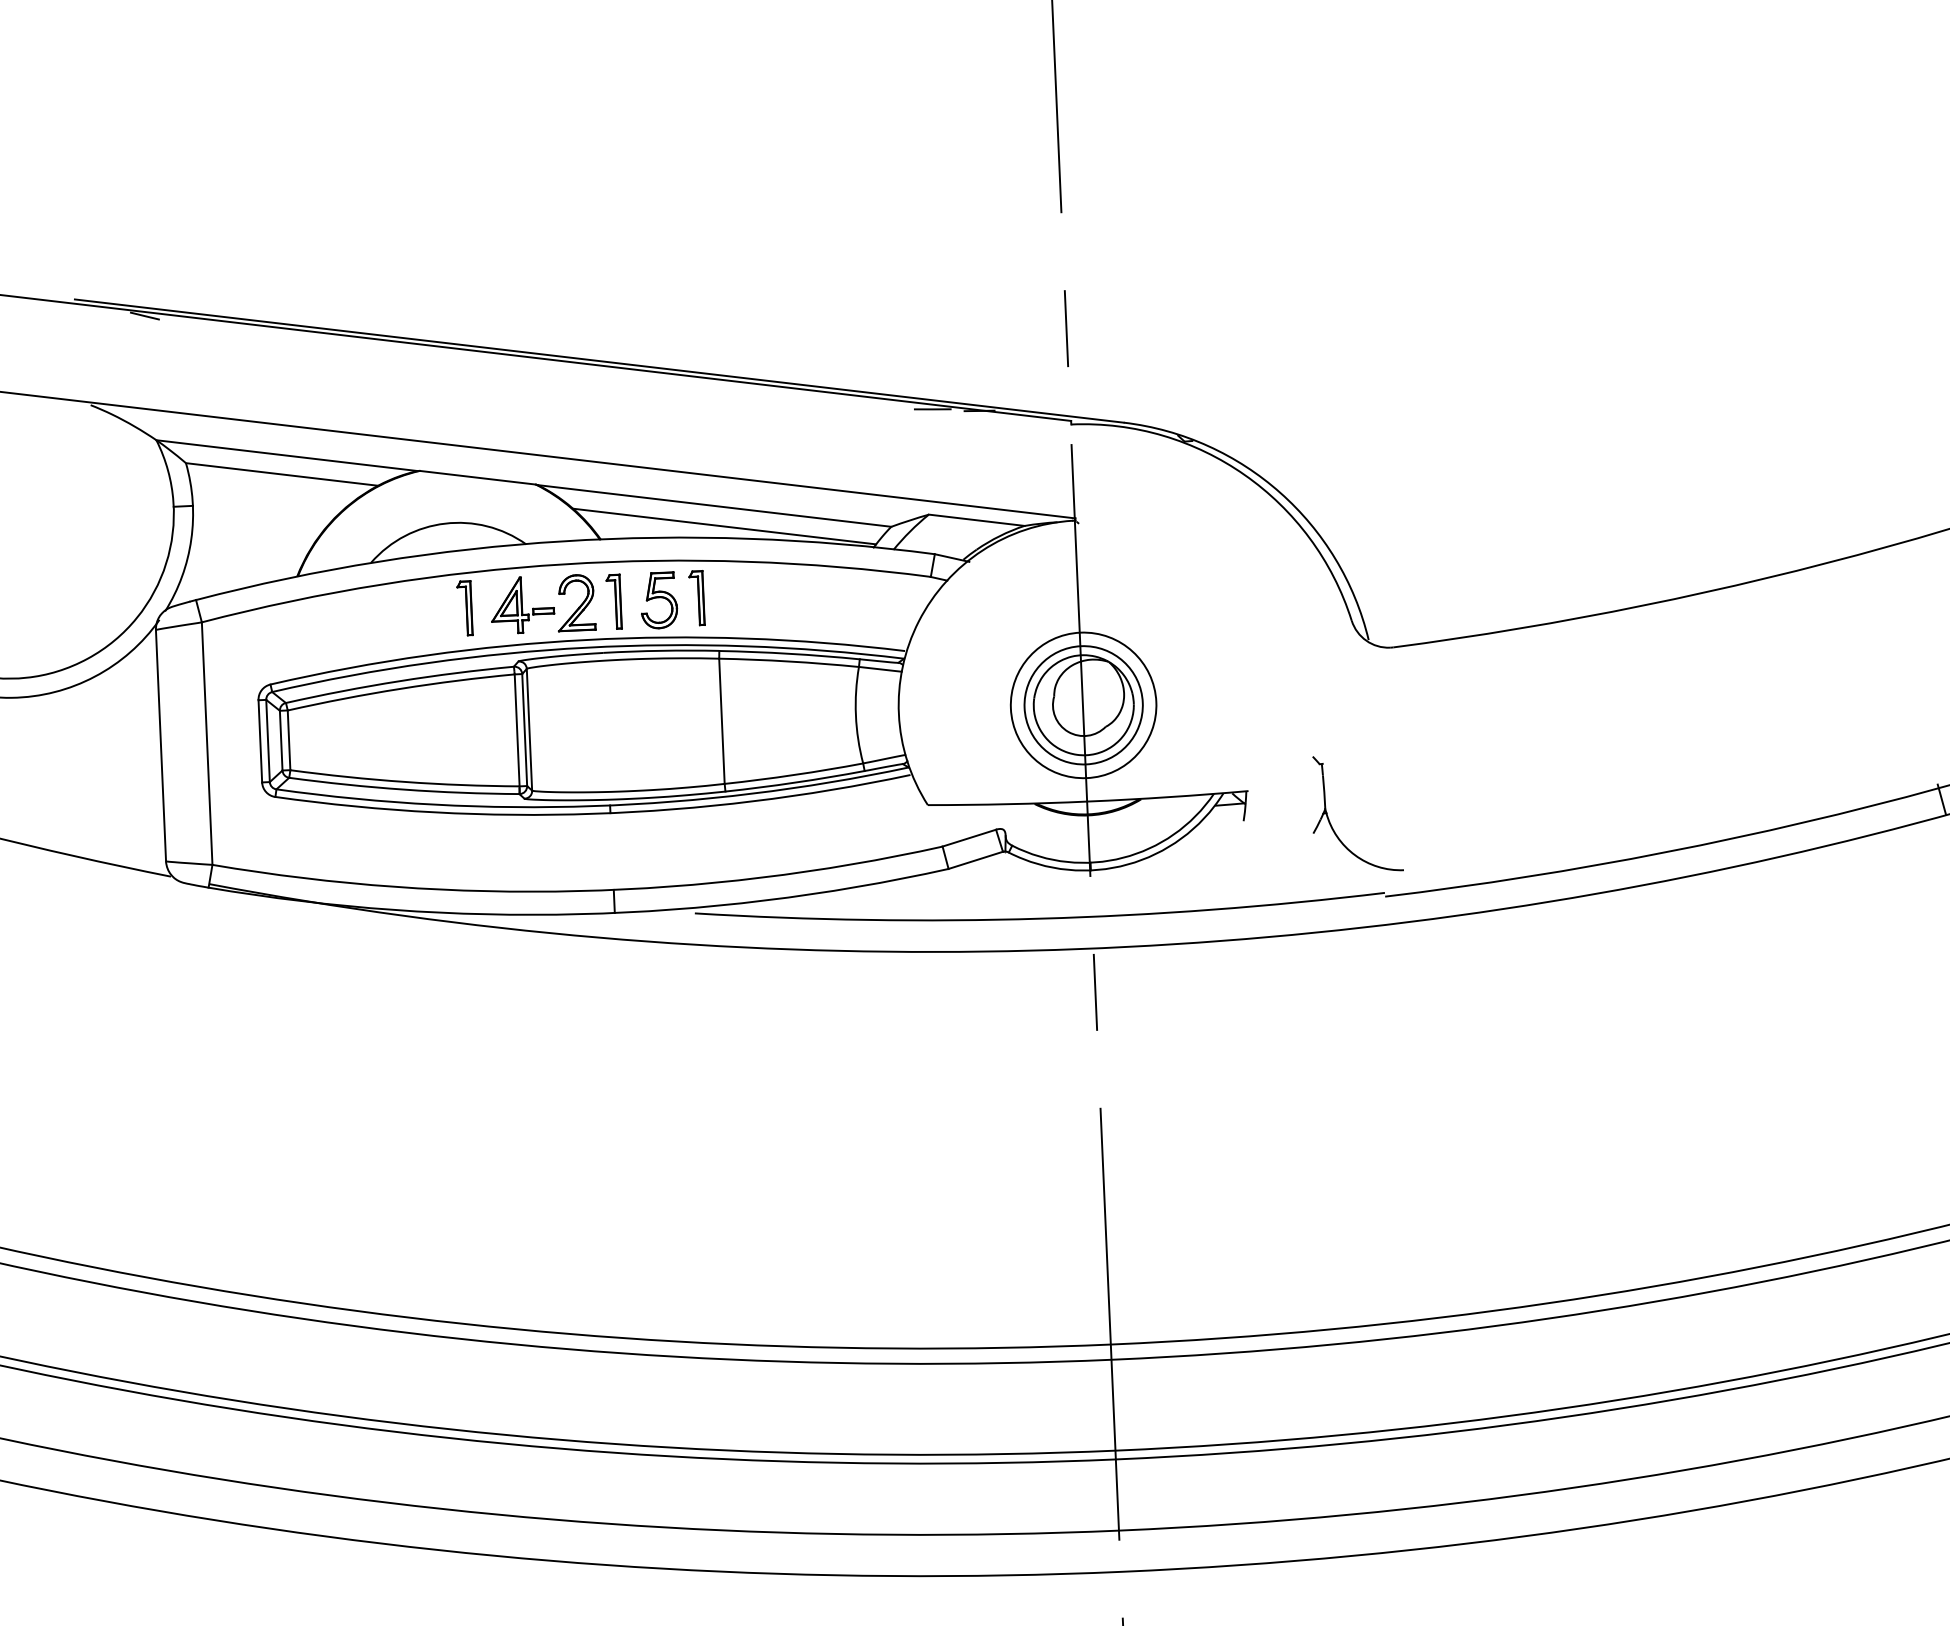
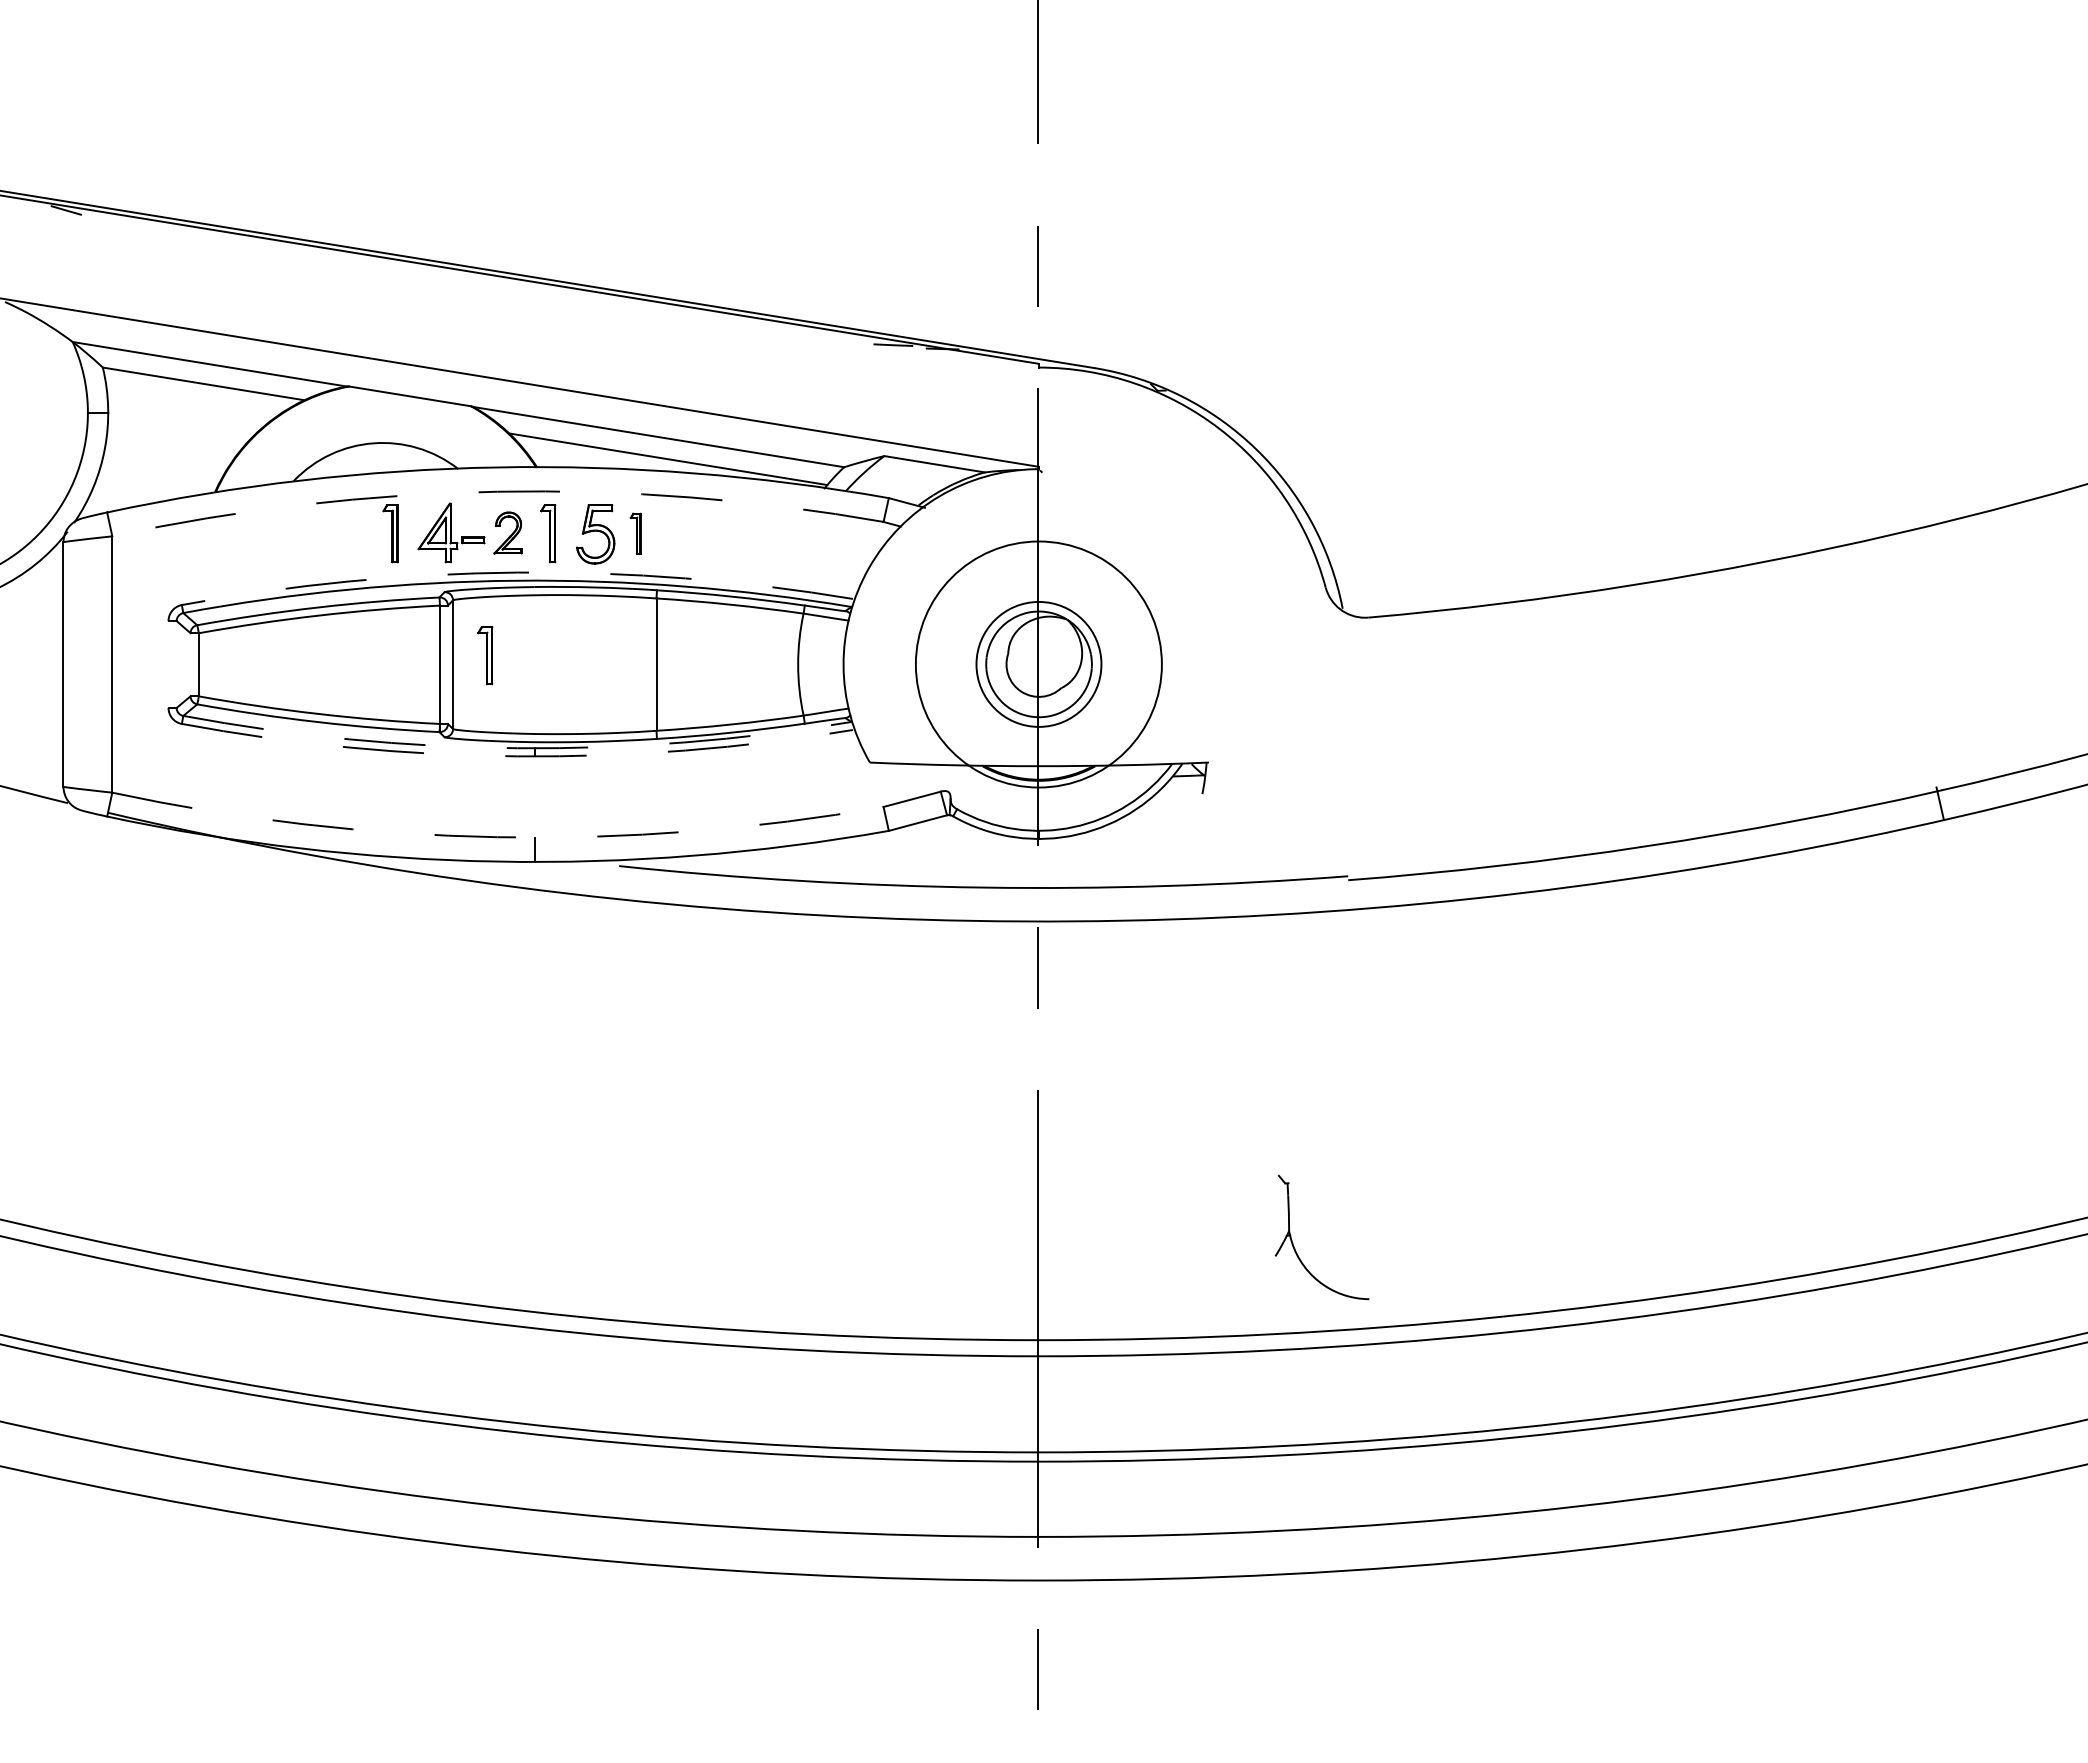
arc: (564, 564) -> (497, 491), solid -> dashed
part: (696, 598) -> (635, 533), size x0.7
part: (575, 602) -> (507, 532), size x0.7
arc: (586, 639) -> (517, 572), solid -> dashed
circle: (1083, 705) -> (1038, 664), size x1.6
part: (559, 719) -> (485, 655), added
line: (524, 729) -> (447, 664), removed
line: (267, 740) -> (176, 664), removed
line: (281, 740) -> (190, 664), removed
line: (260, 741) -> (168, 664), removed
arc: (593, 806) -> (517, 748), solid -> dashed
arc: (594, 813) -> (517, 756), solid -> dashed
part: (1332, 825) -> (1295, 1248), moved
arc: (578, 891) -> (497, 837), solid -> dashed

